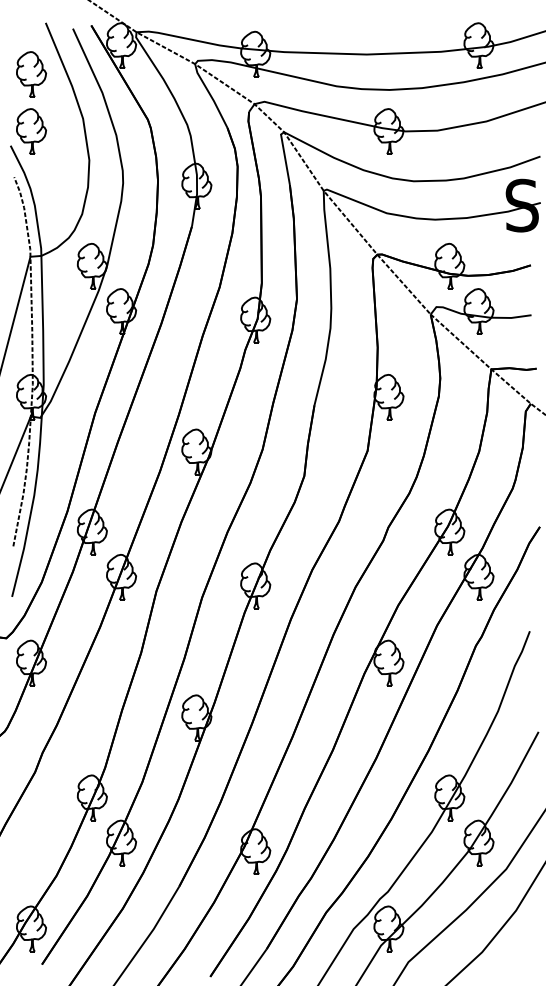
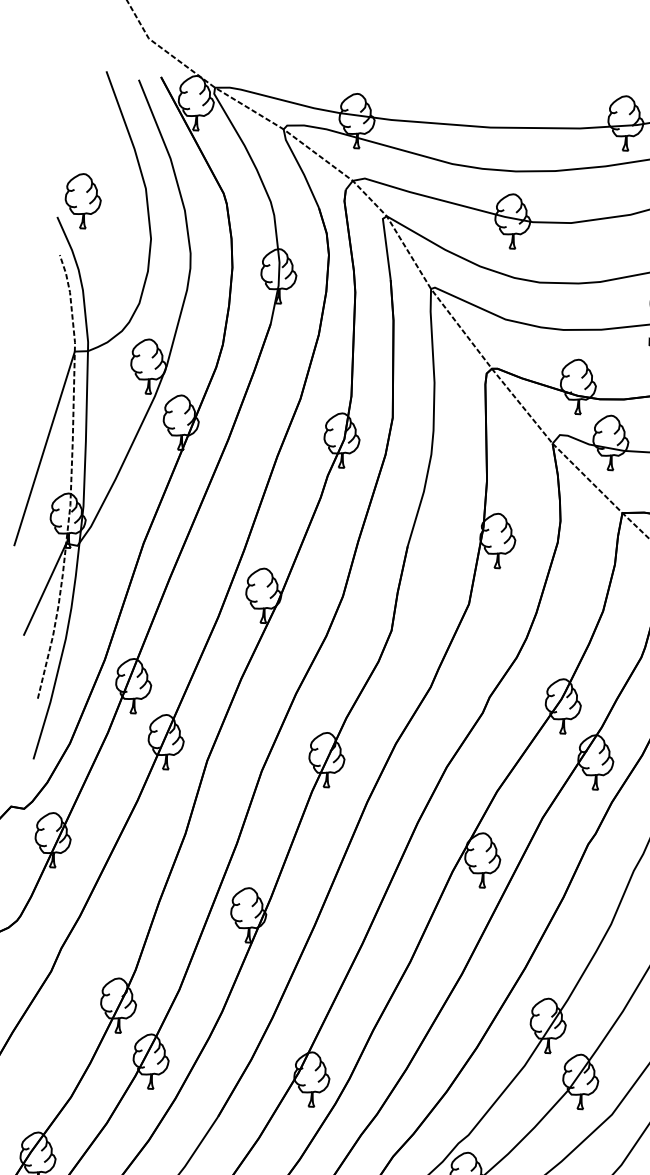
part: (31, 74) -> (86, 132), removed

